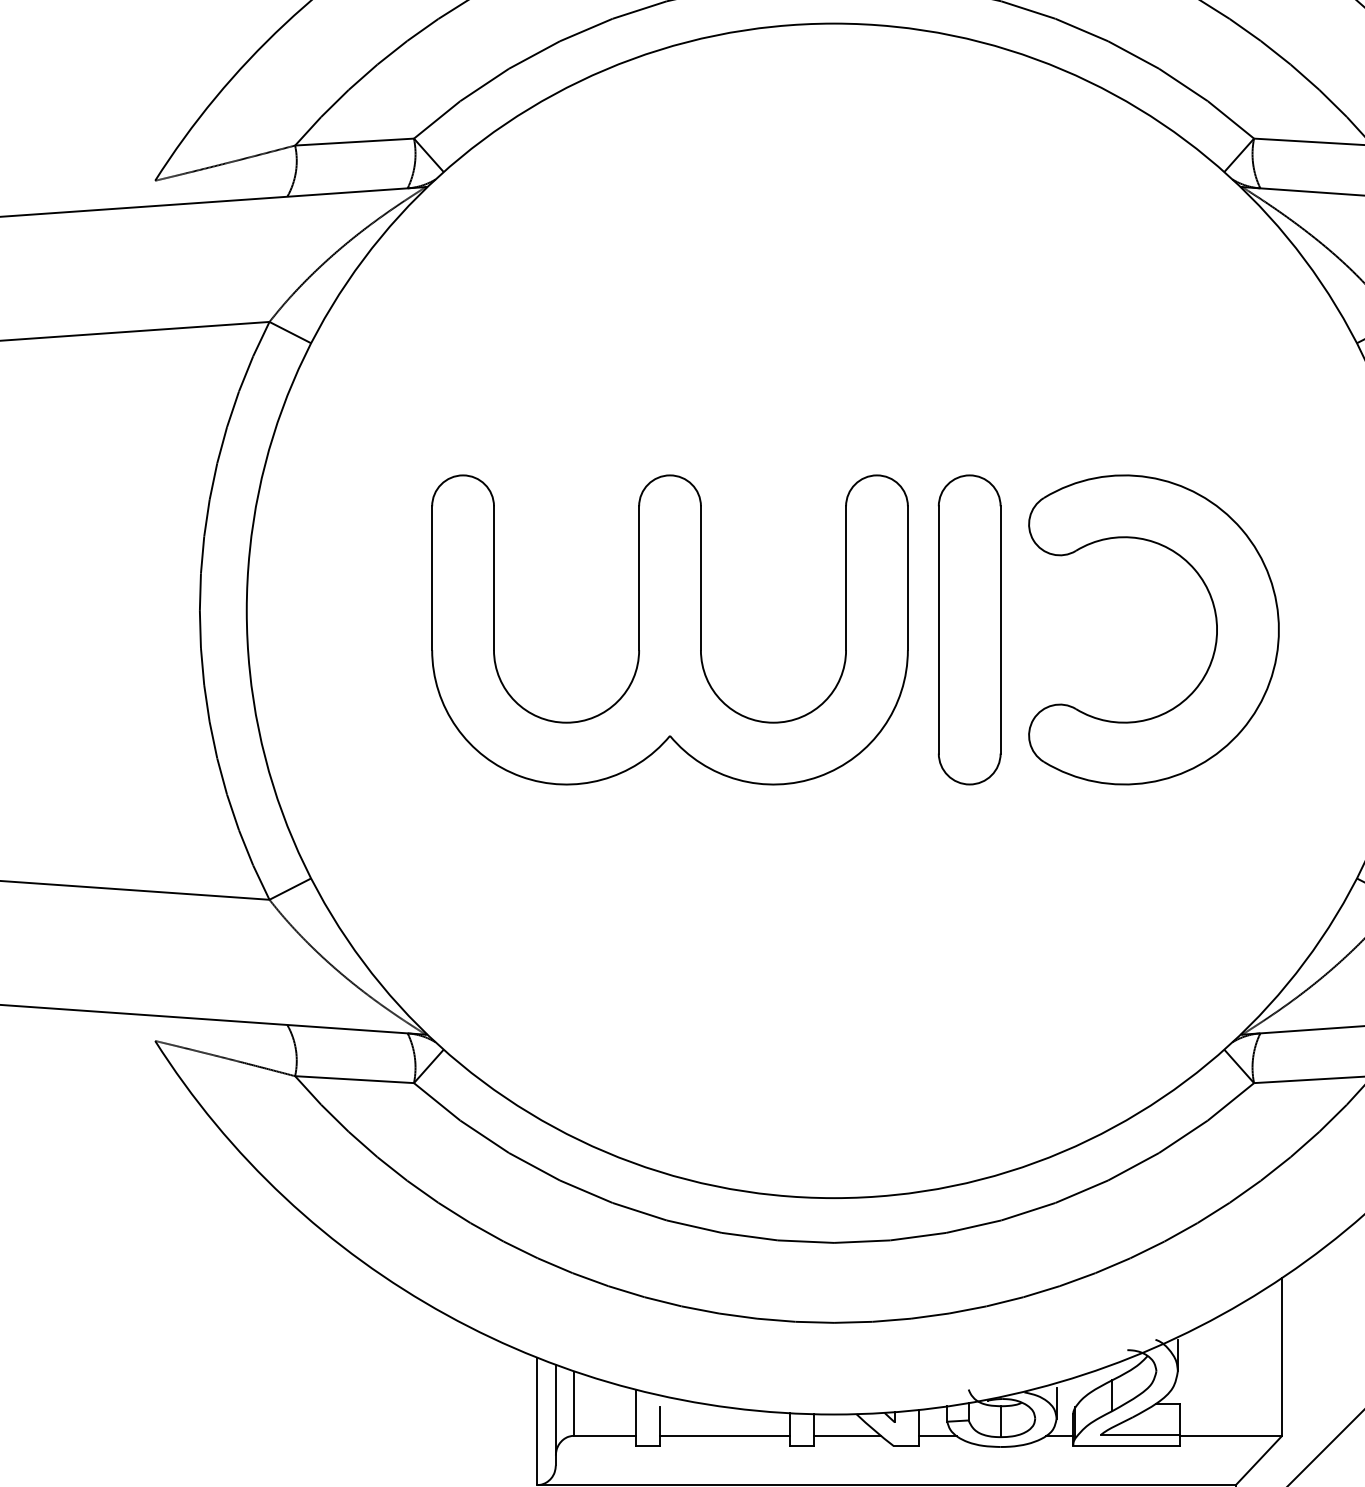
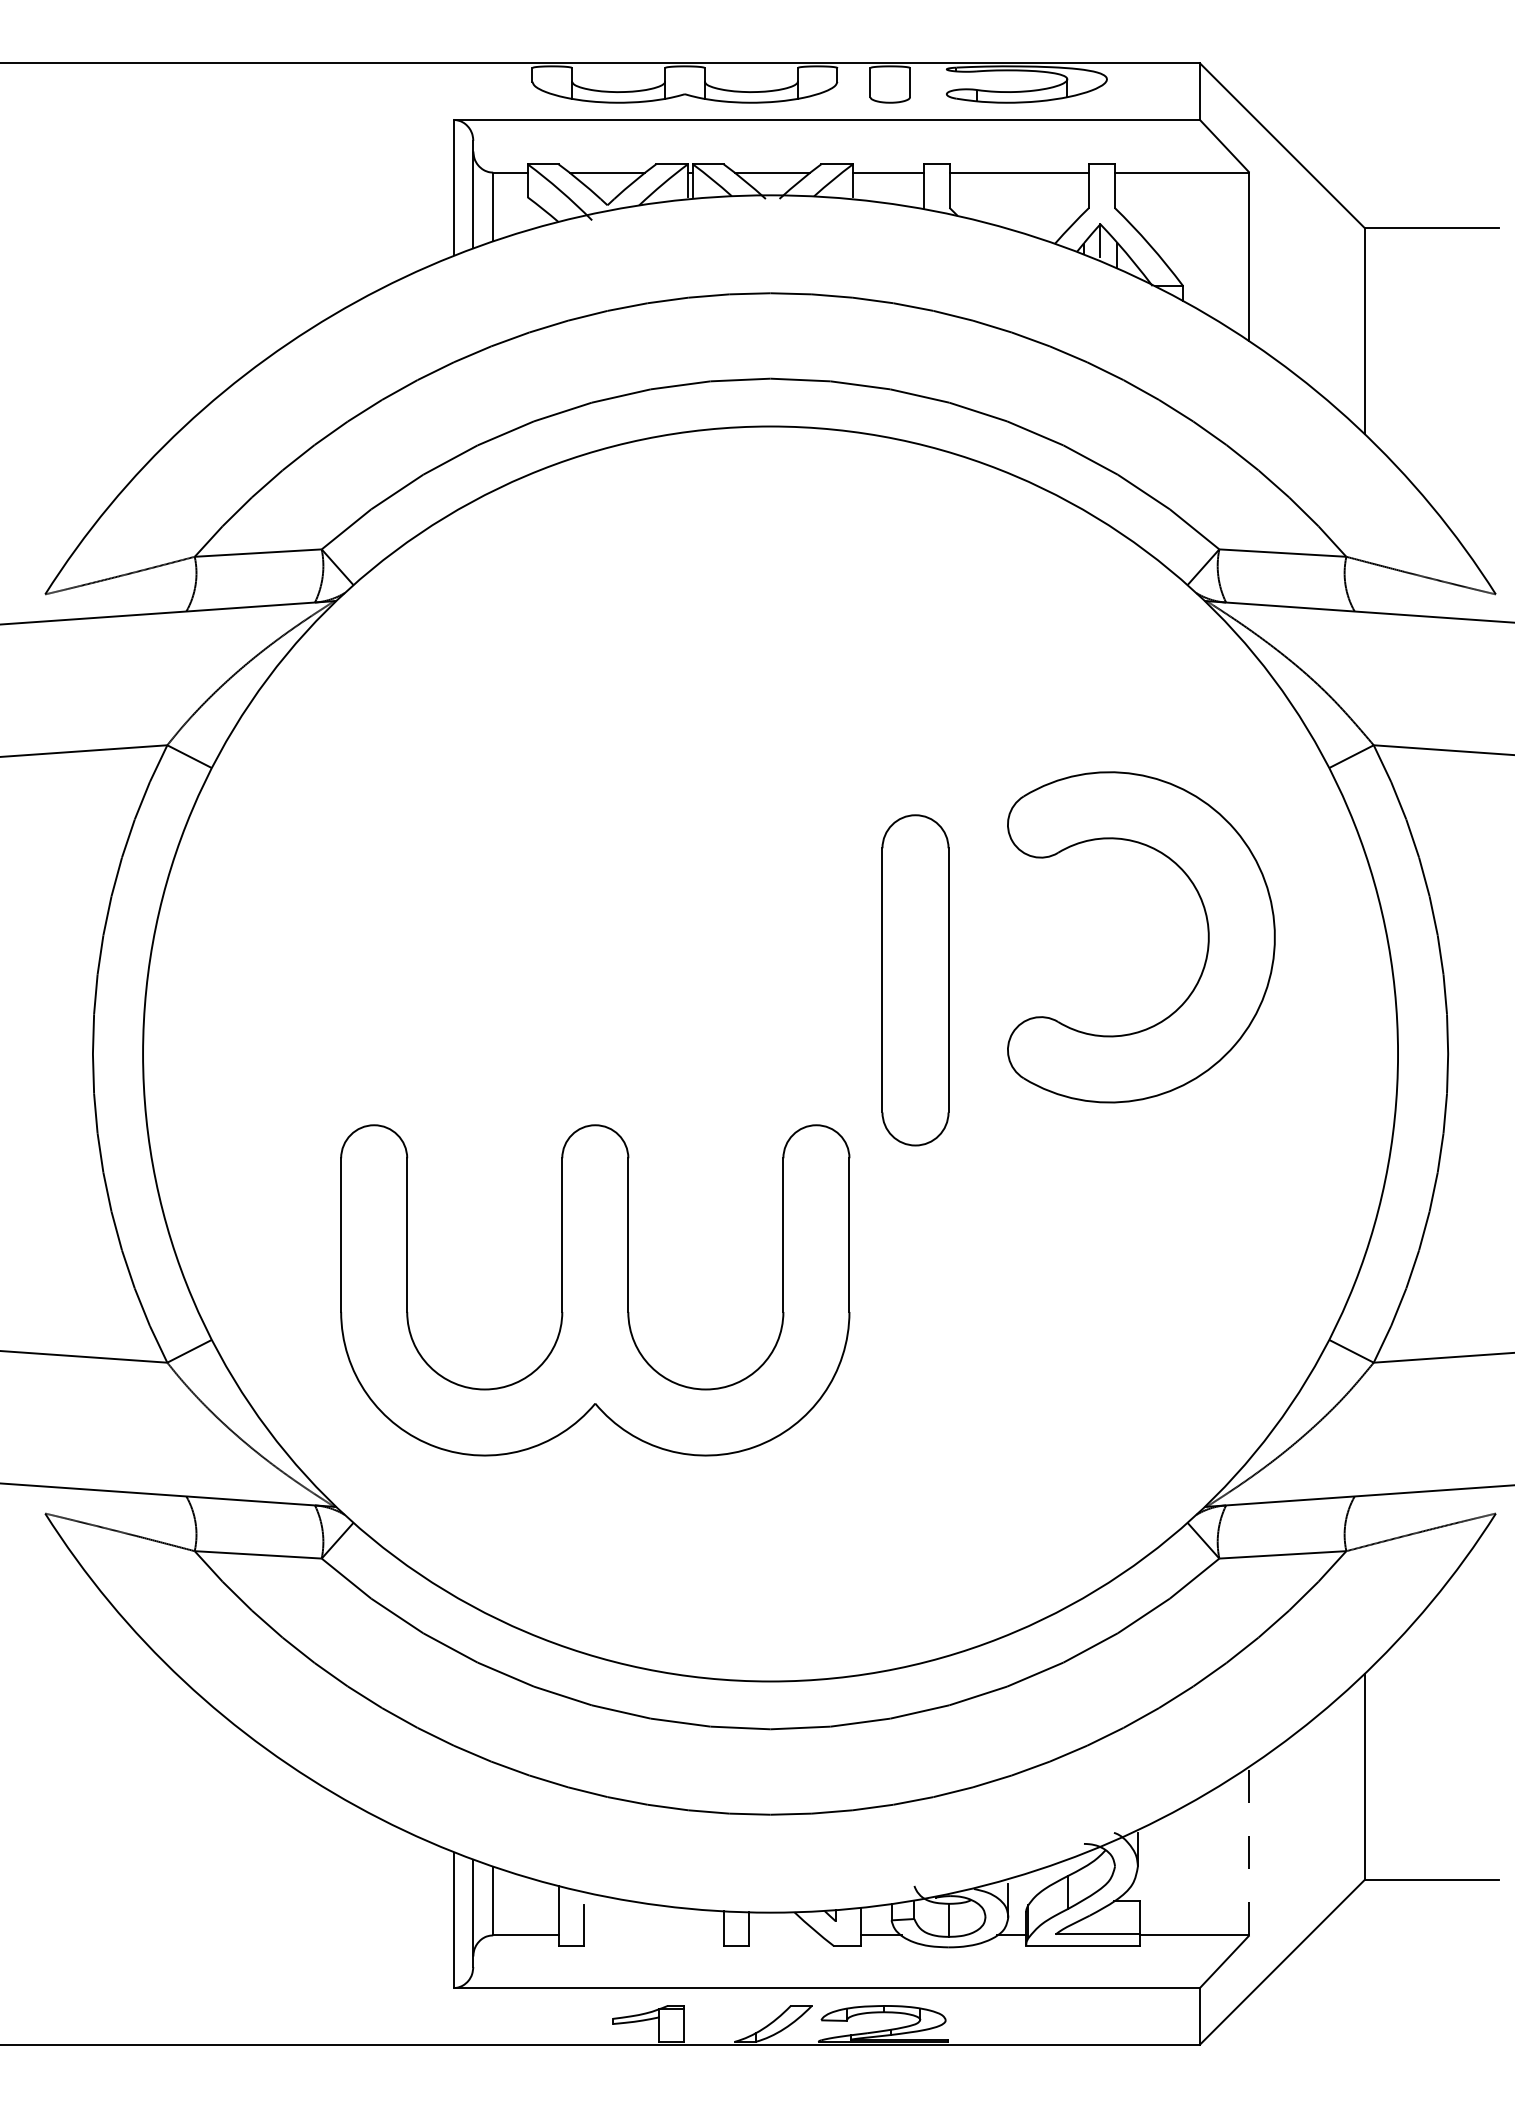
part: (670, 630) -> (595, 1290), moved
part: (969, 630) -> (915, 980), moved
part: (1215, 630) -> (1207, 937), moved
line: (1282, 1356) -> (1249, 1850), solid -> dashed
line: (724, 1435) -> (653, 1935), removed
line: (847, 1435) -> (784, 1935), removed

